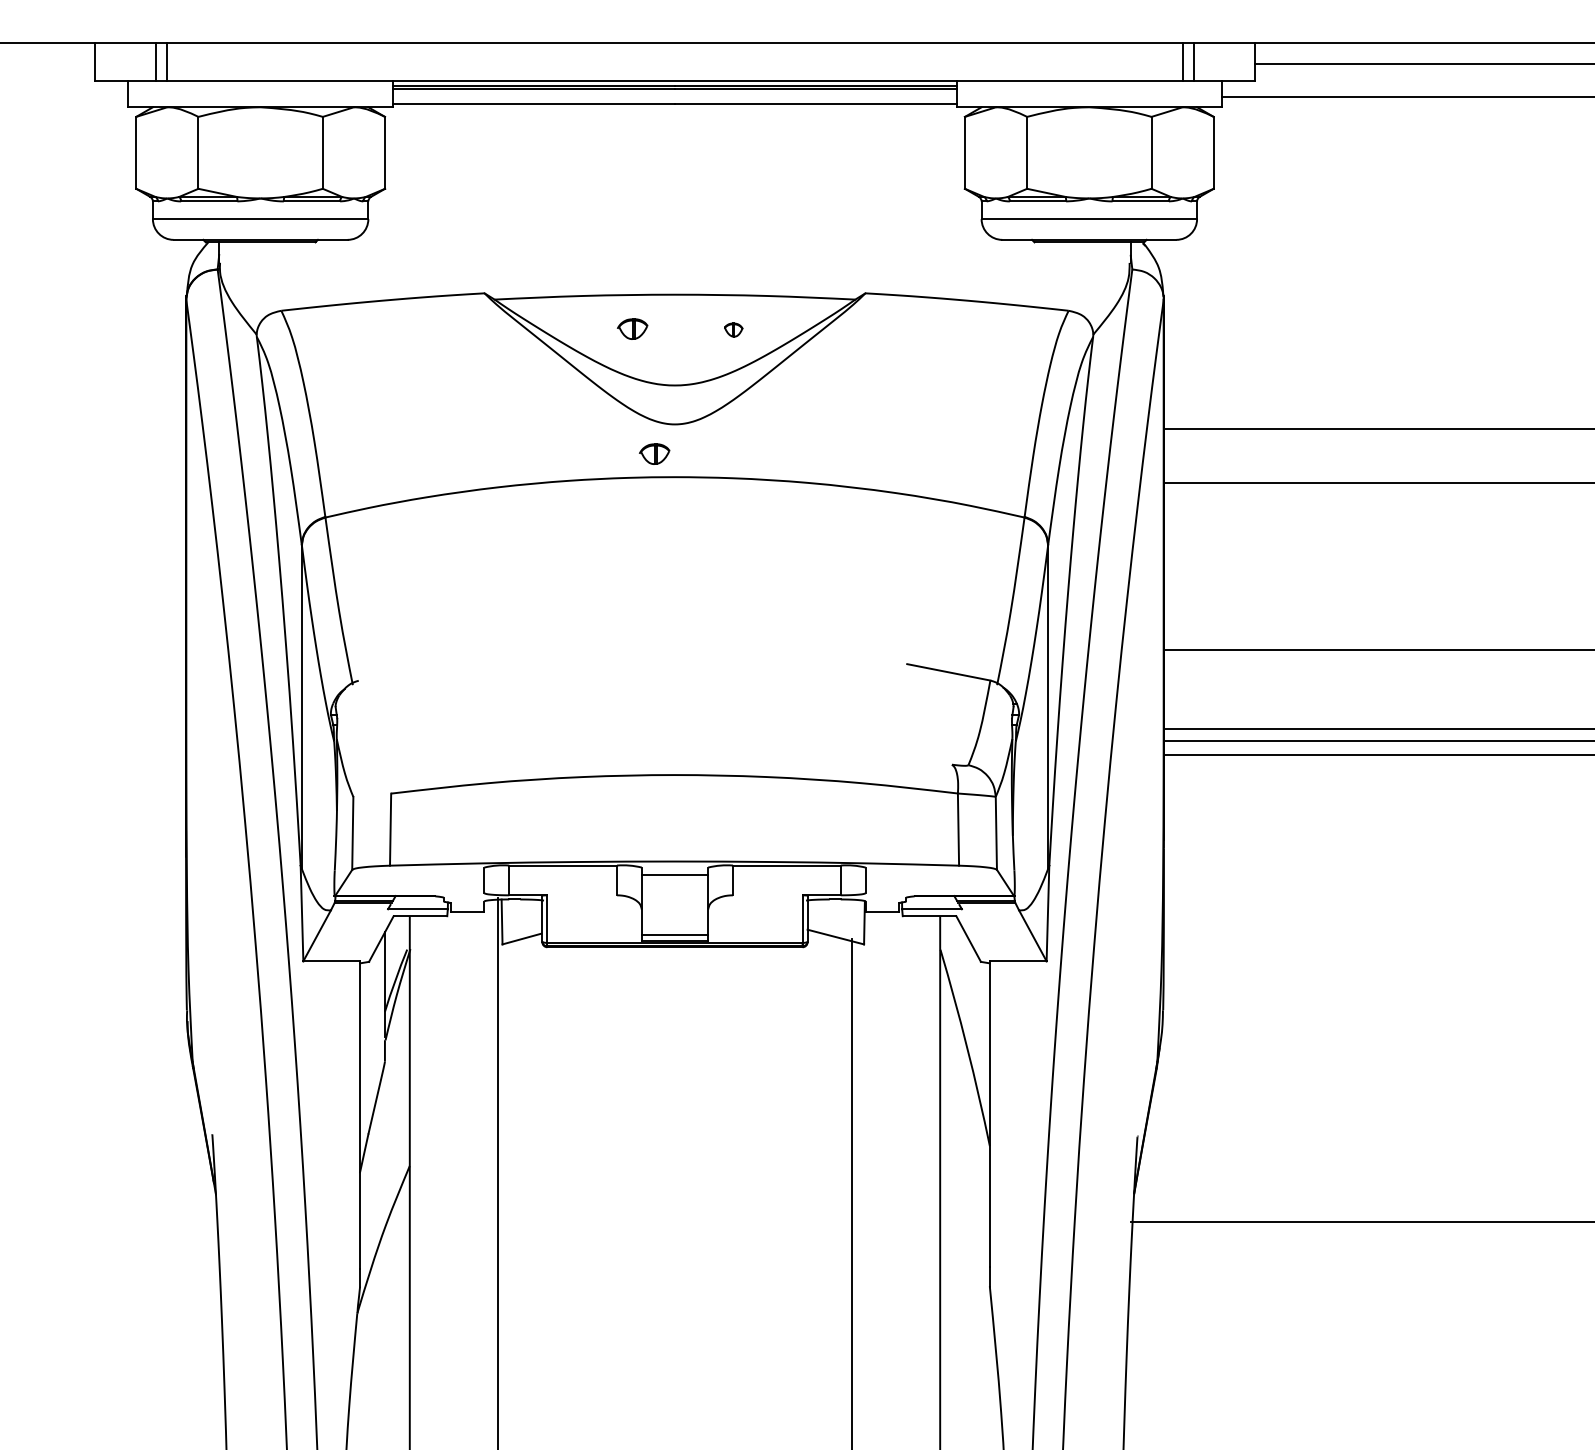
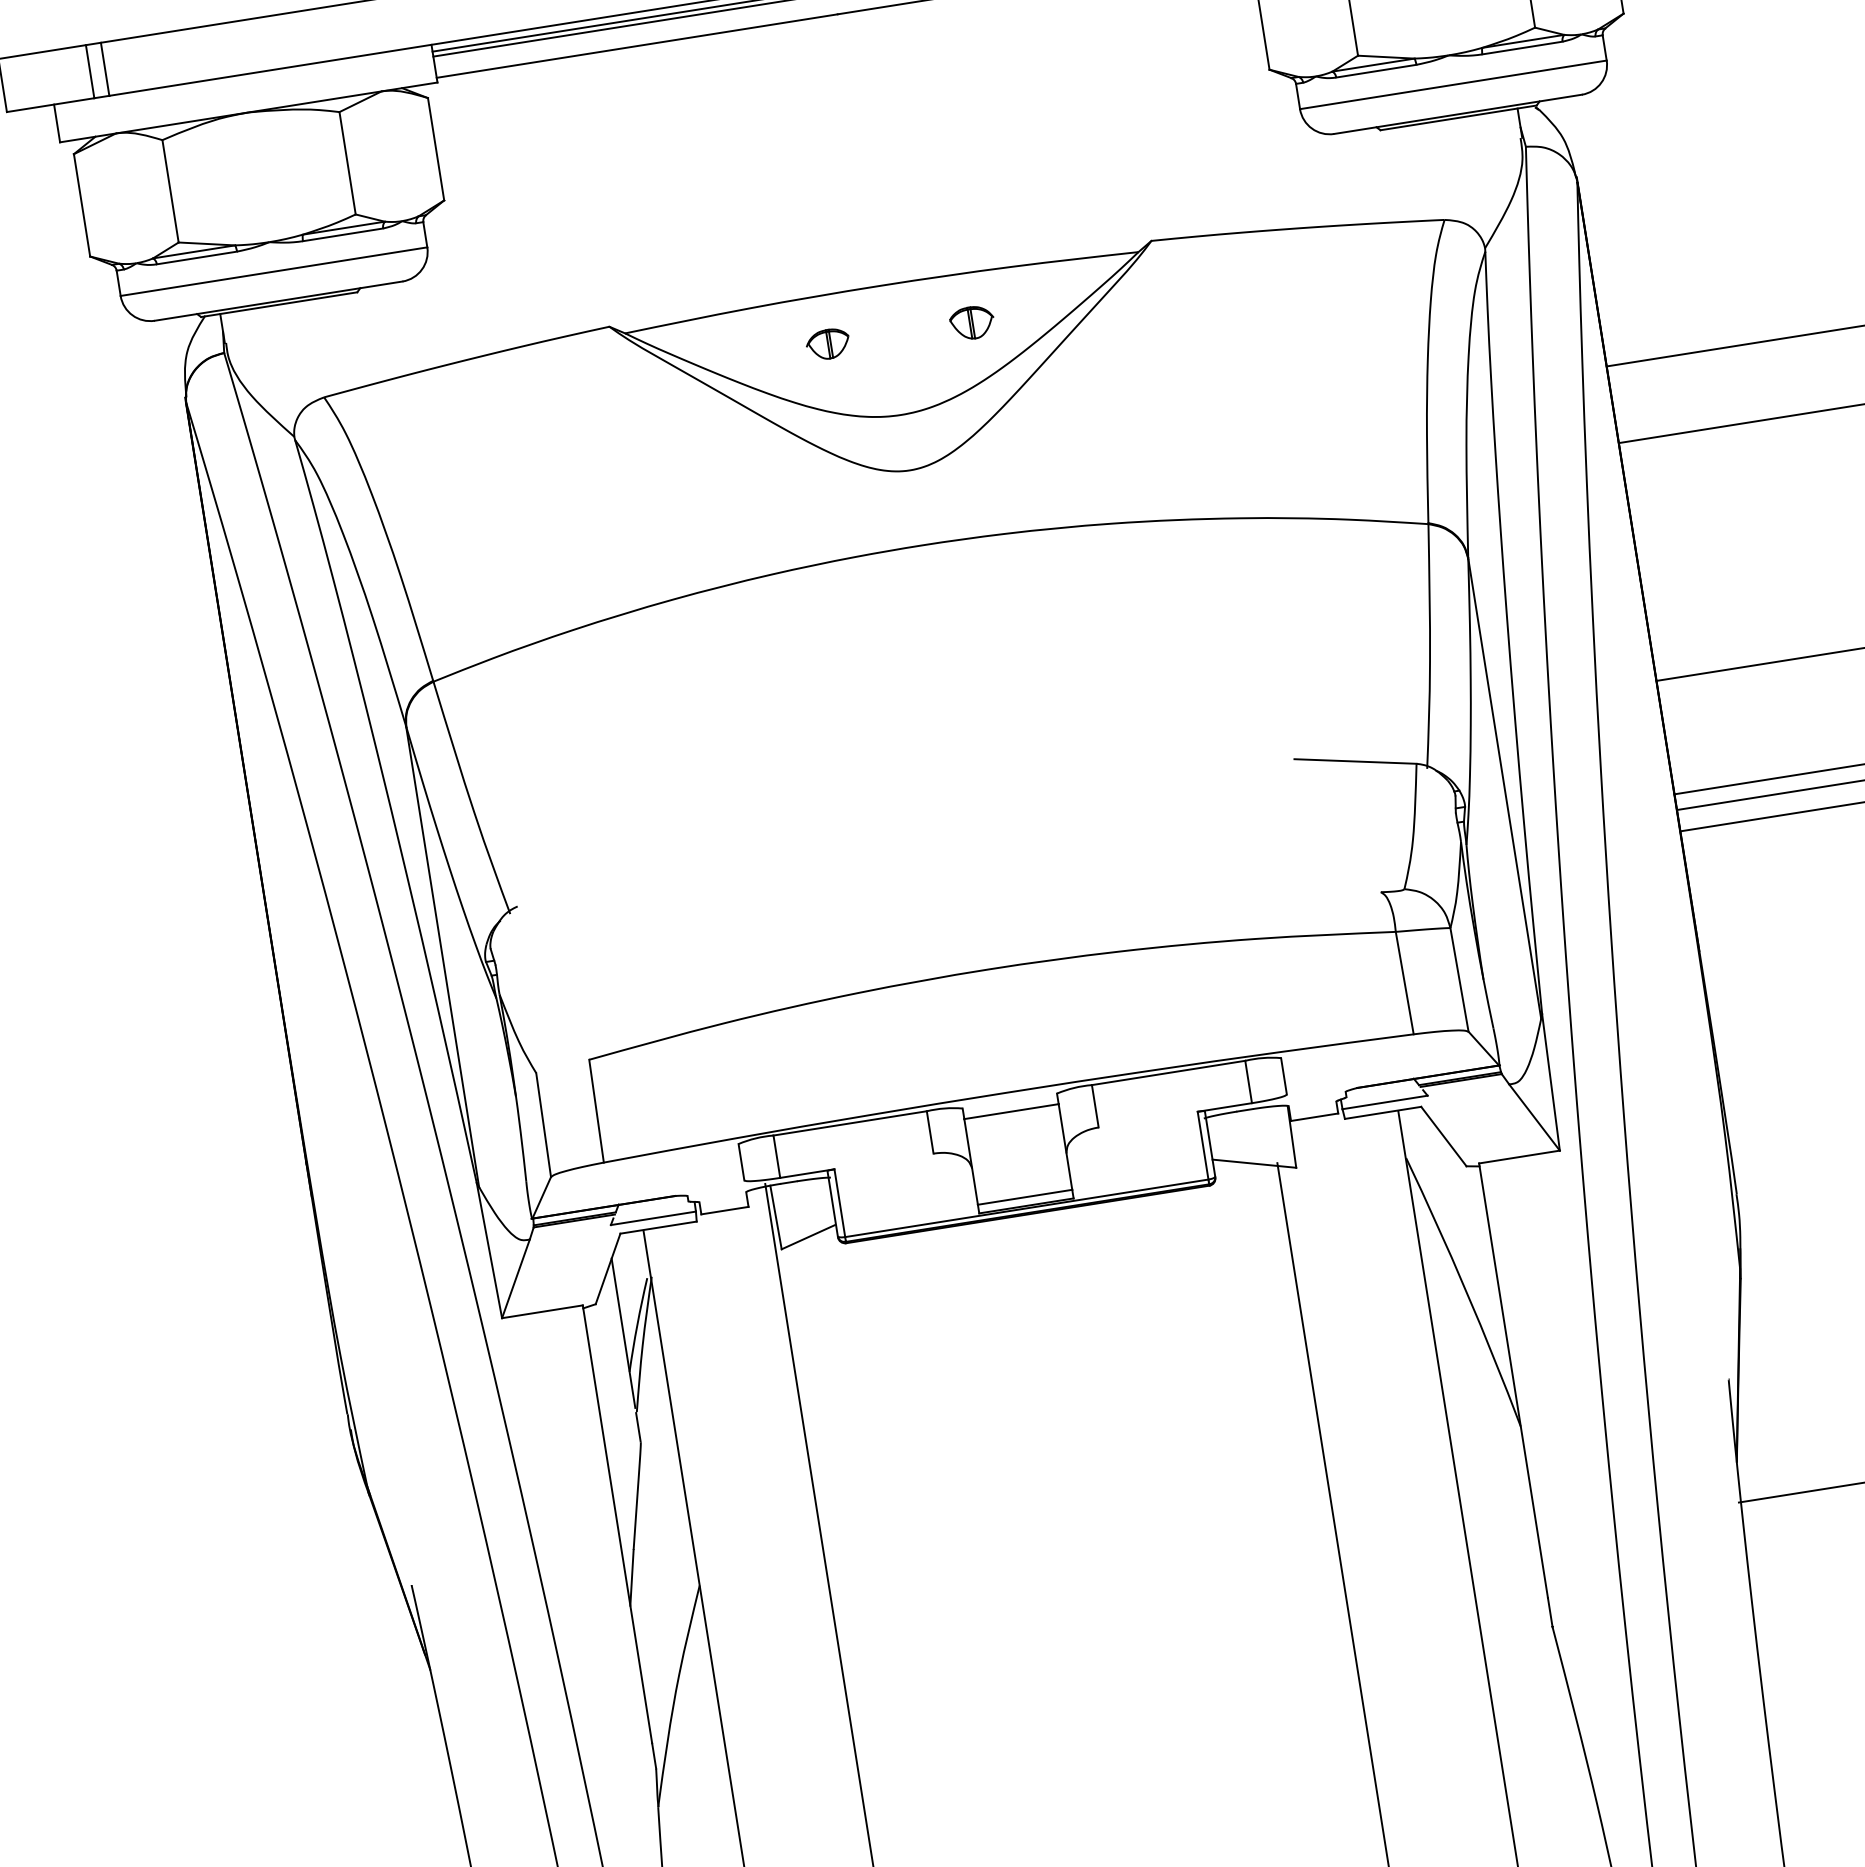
part: (733, 329) -> (971, 322), size x1.67
part: (654, 453) -> (887, 516), removed

